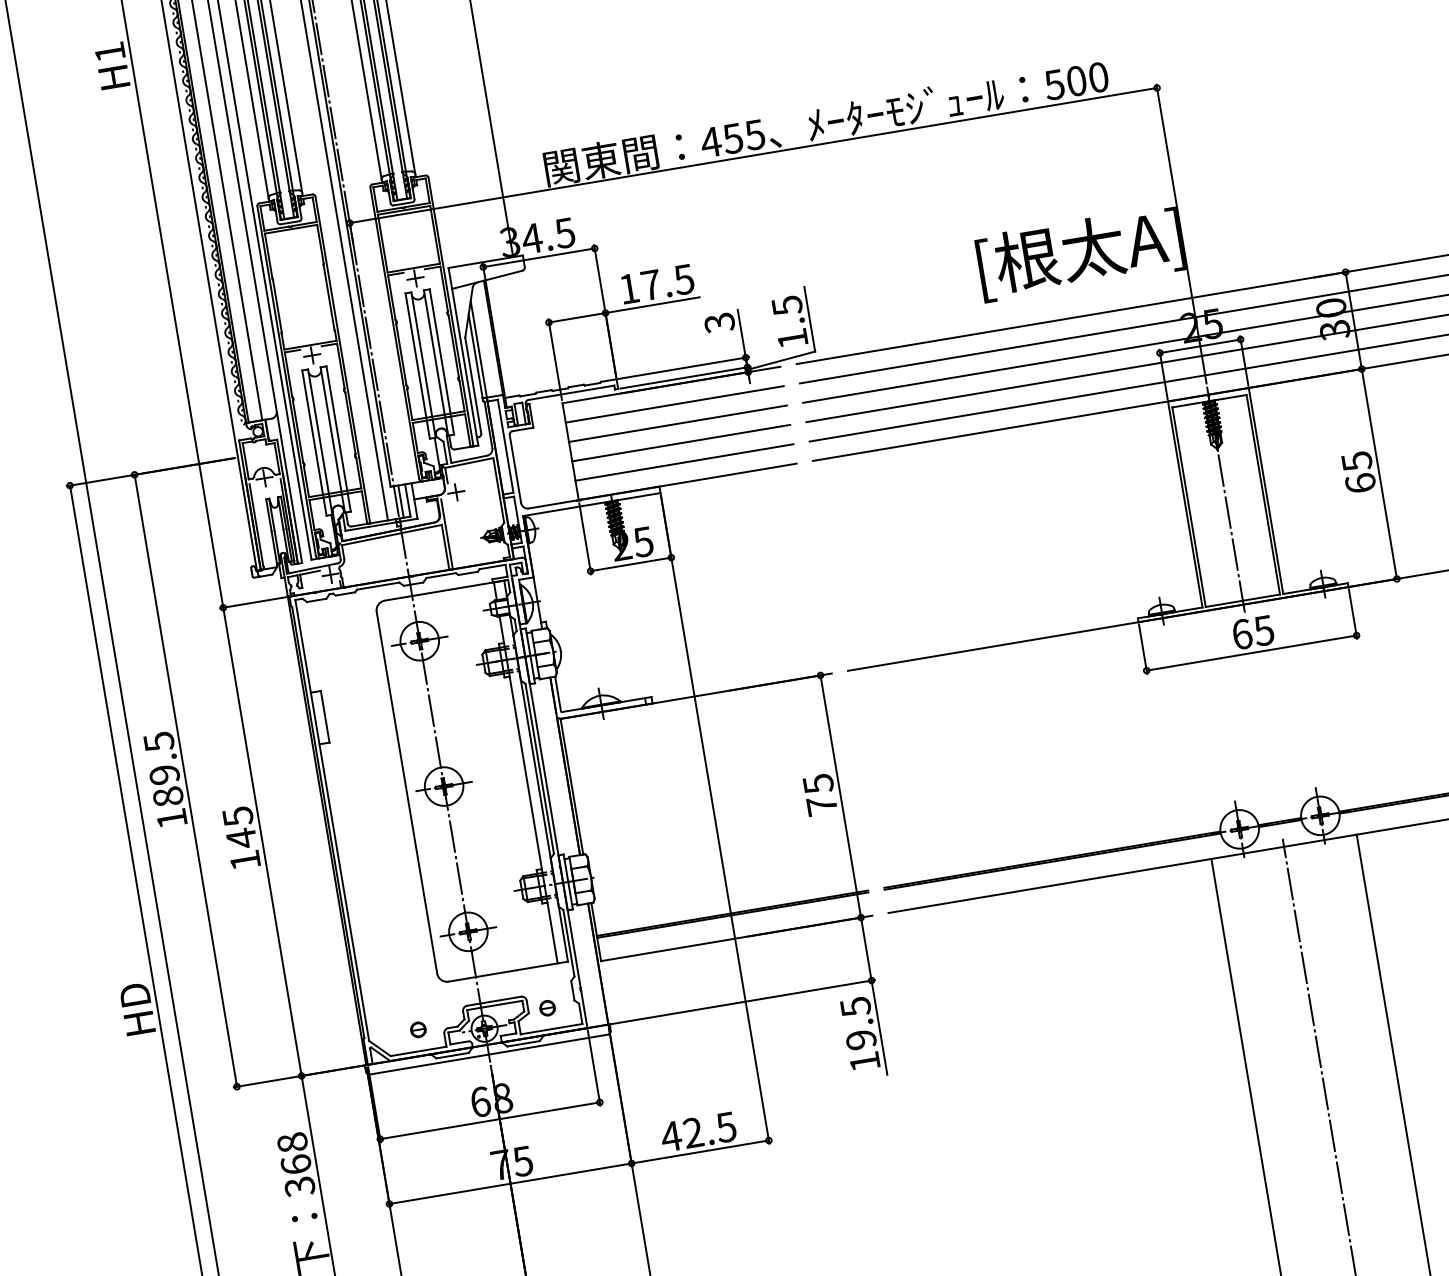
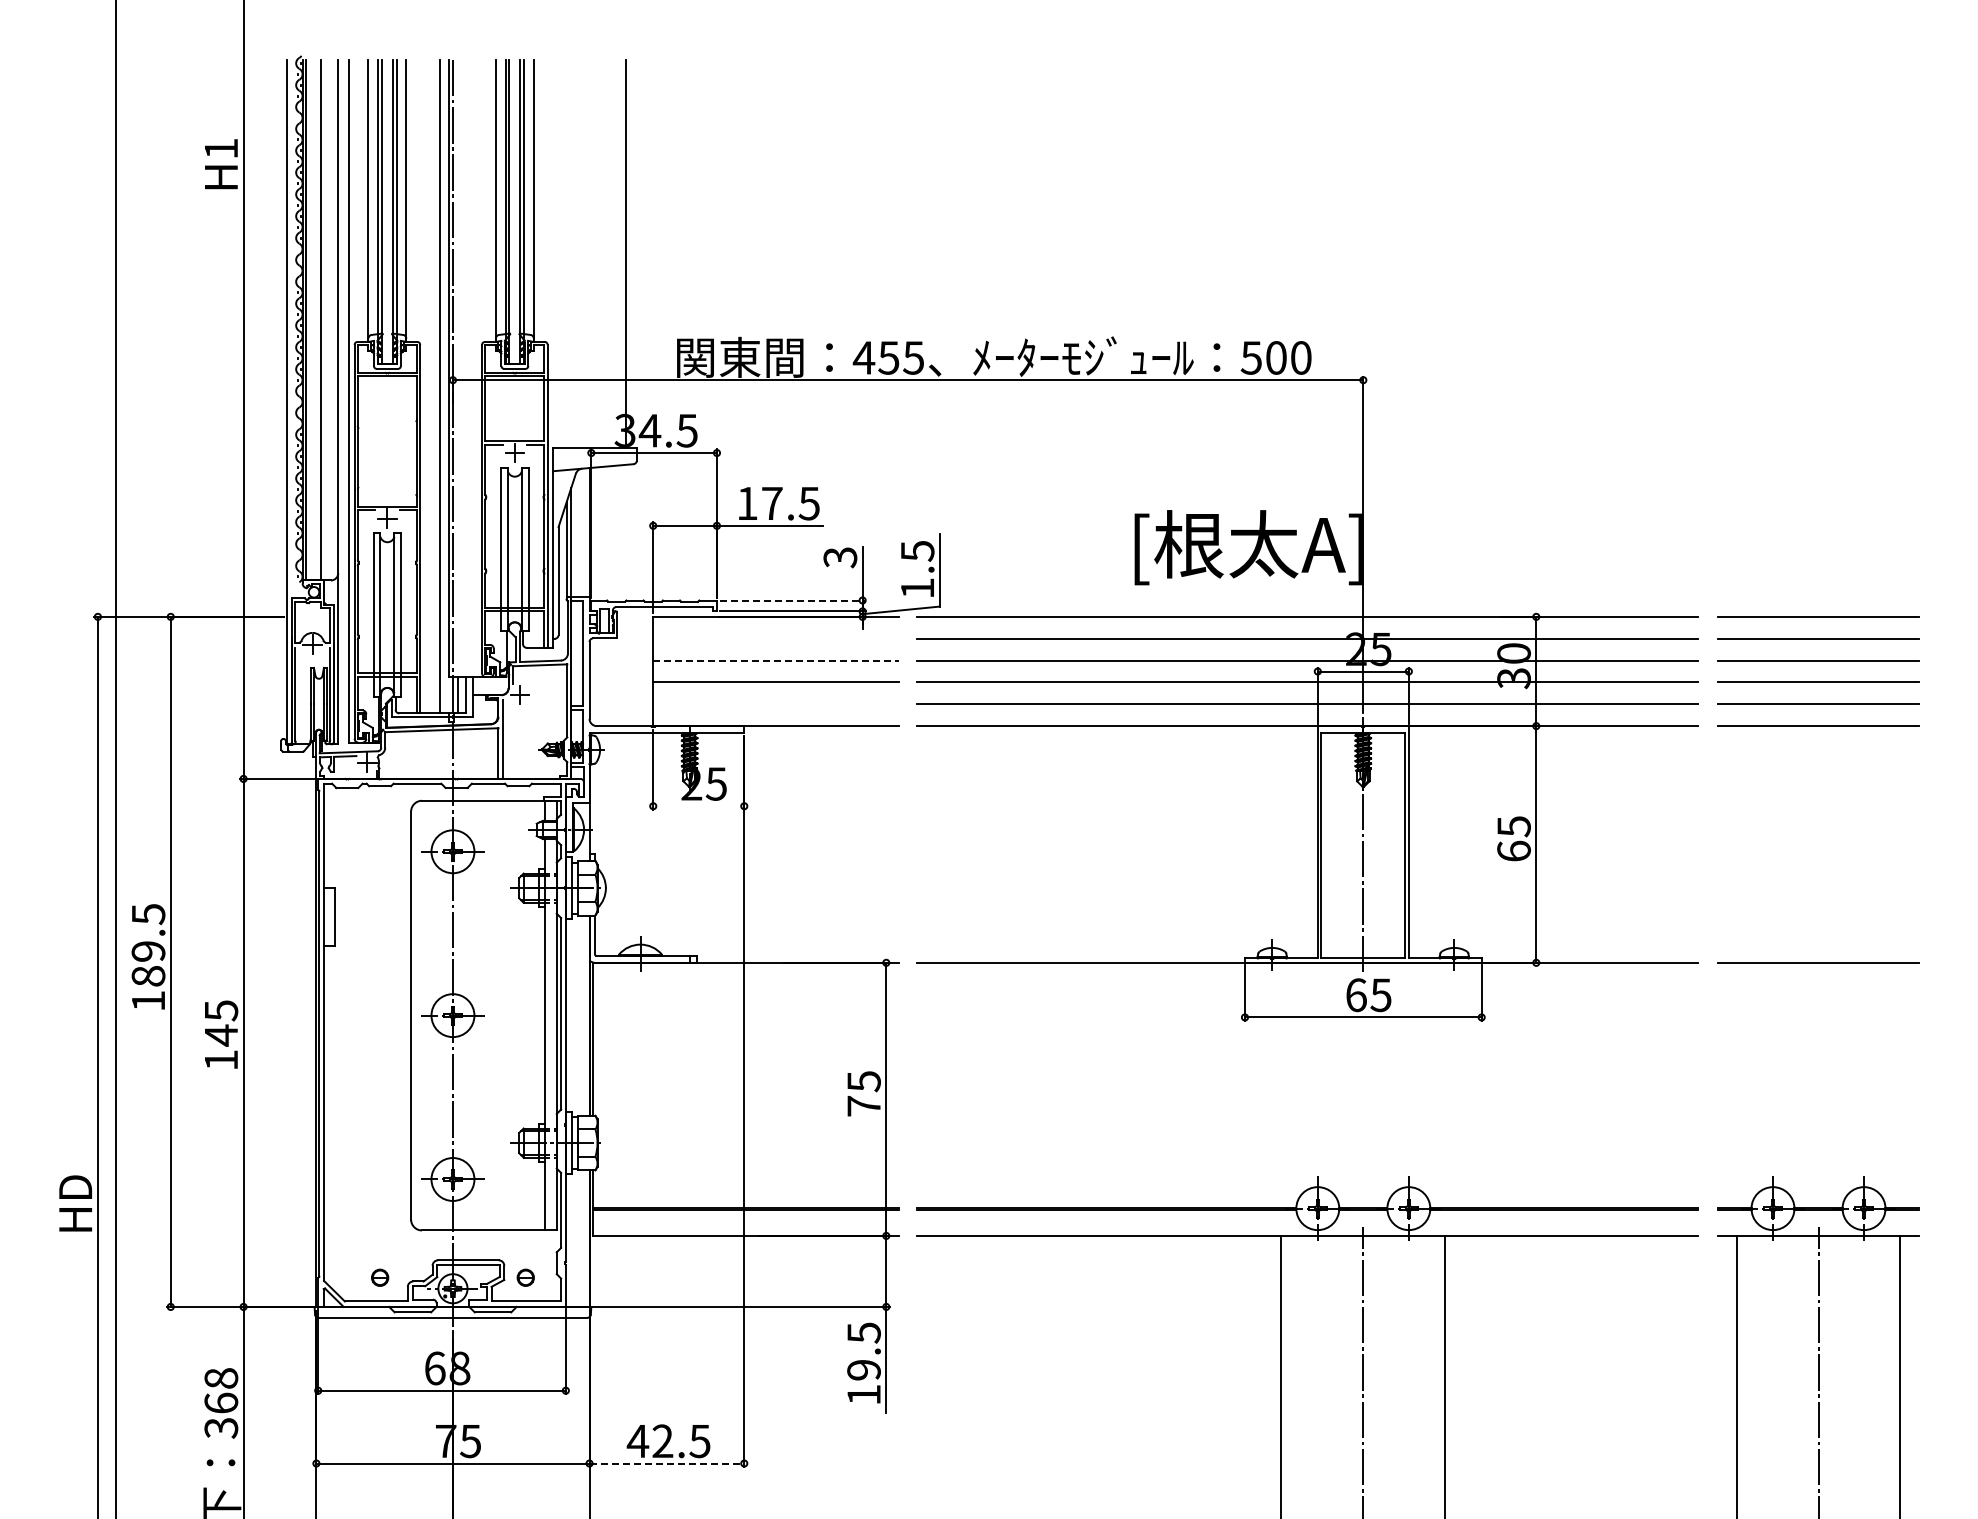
line: (684, 367) -> (793, 600), solid -> dashed
line: (675, 404) -> (776, 638), removed
line: (678, 423) -> (776, 660), solid -> dashed
line: (684, 462) -> (776, 704), removed
line: (630, 564) -> (698, 806), removed
line: (700, 1151) -> (667, 1463), solid -> dashed

